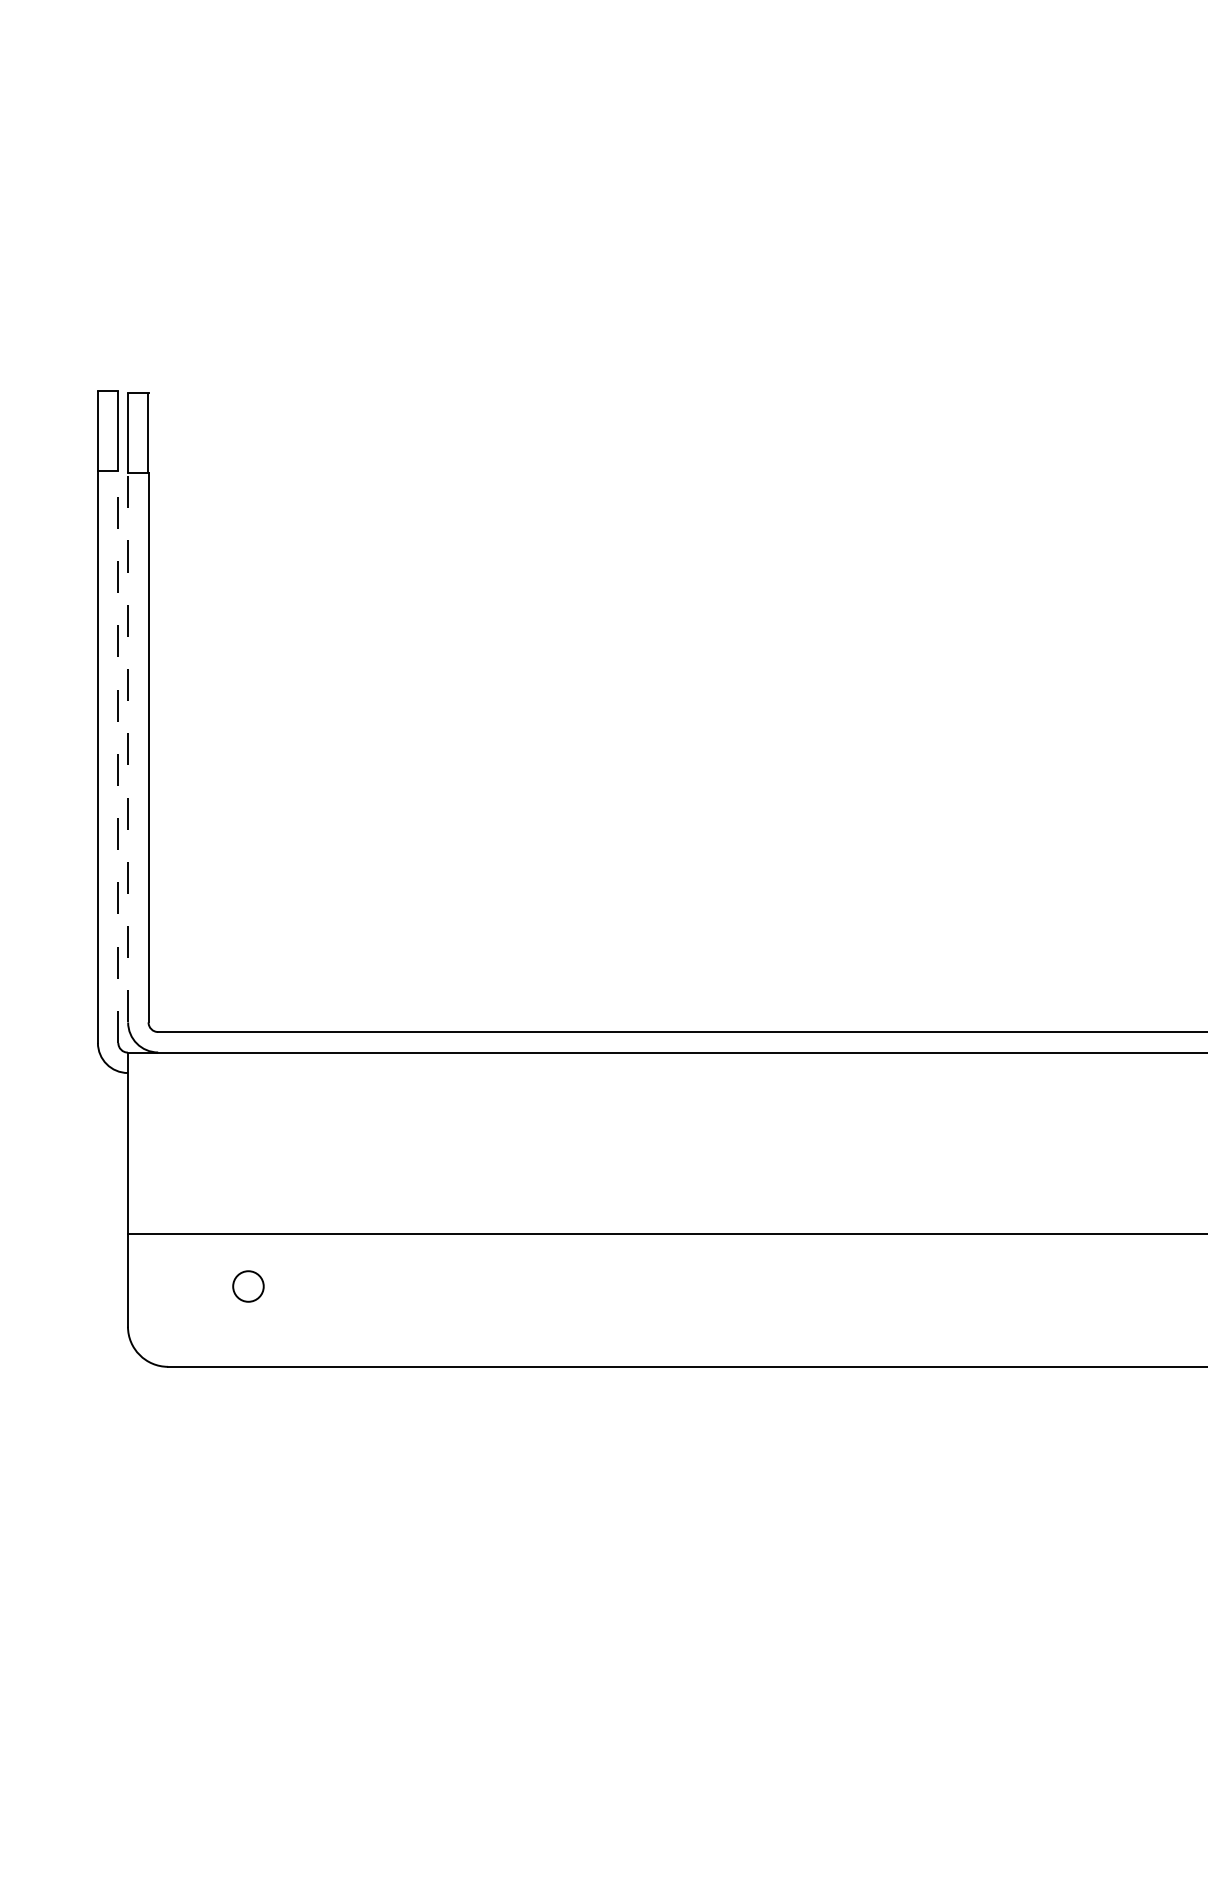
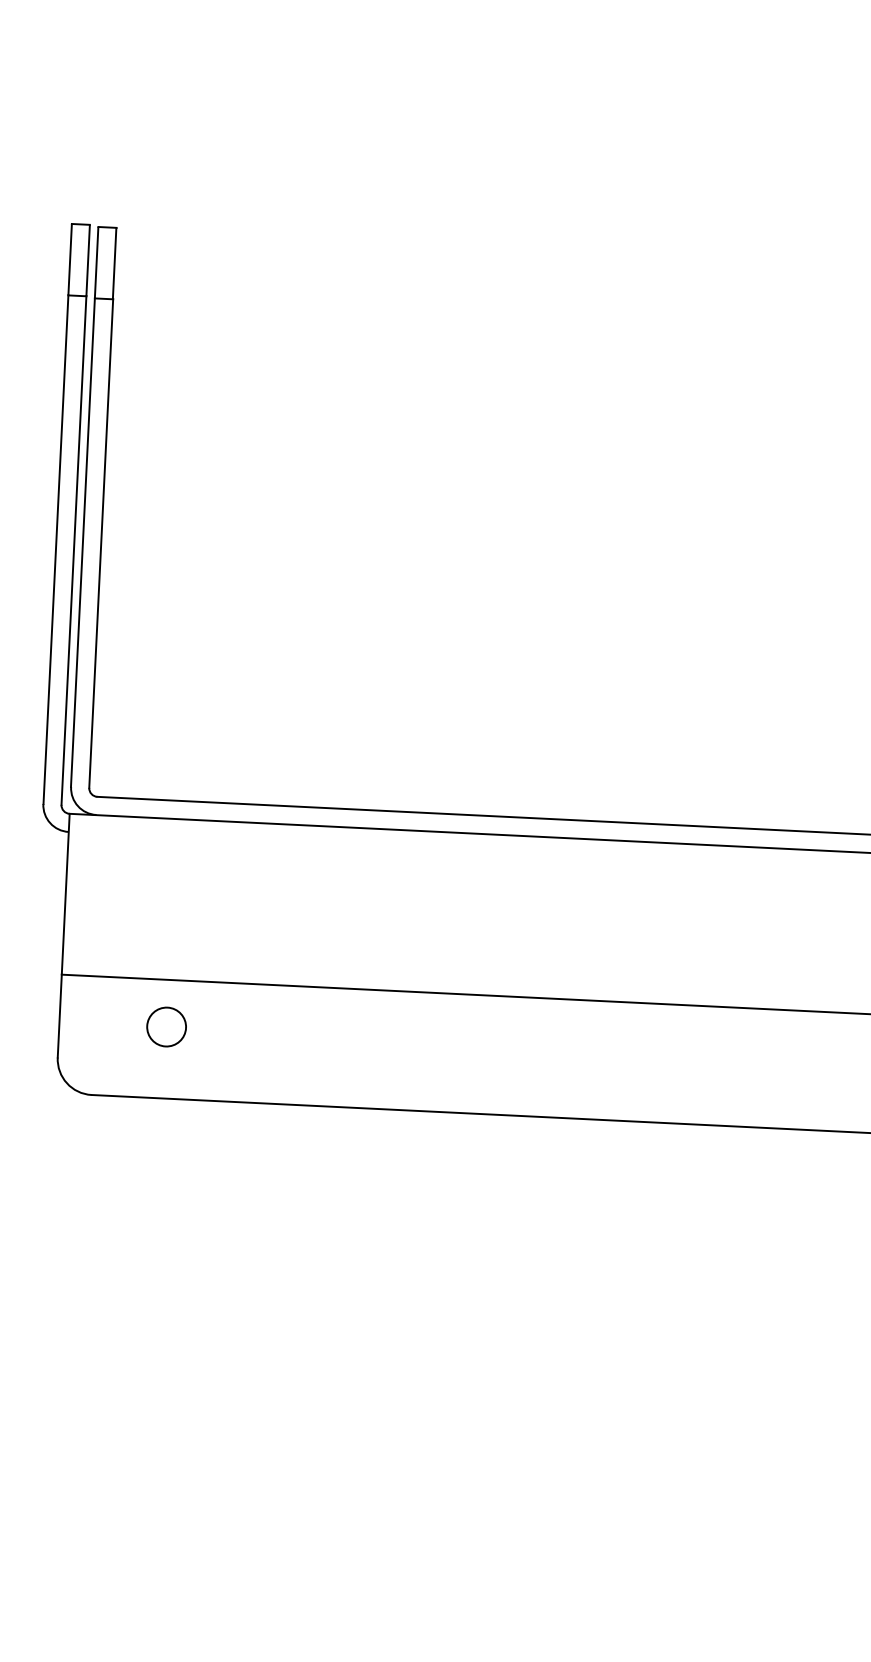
line: (127, 747) -> (82, 542), dashed -> solid
line: (118, 757) -> (74, 550), dashed -> solid
circle: (248, 1286) -> (166, 1027), size x1.43

